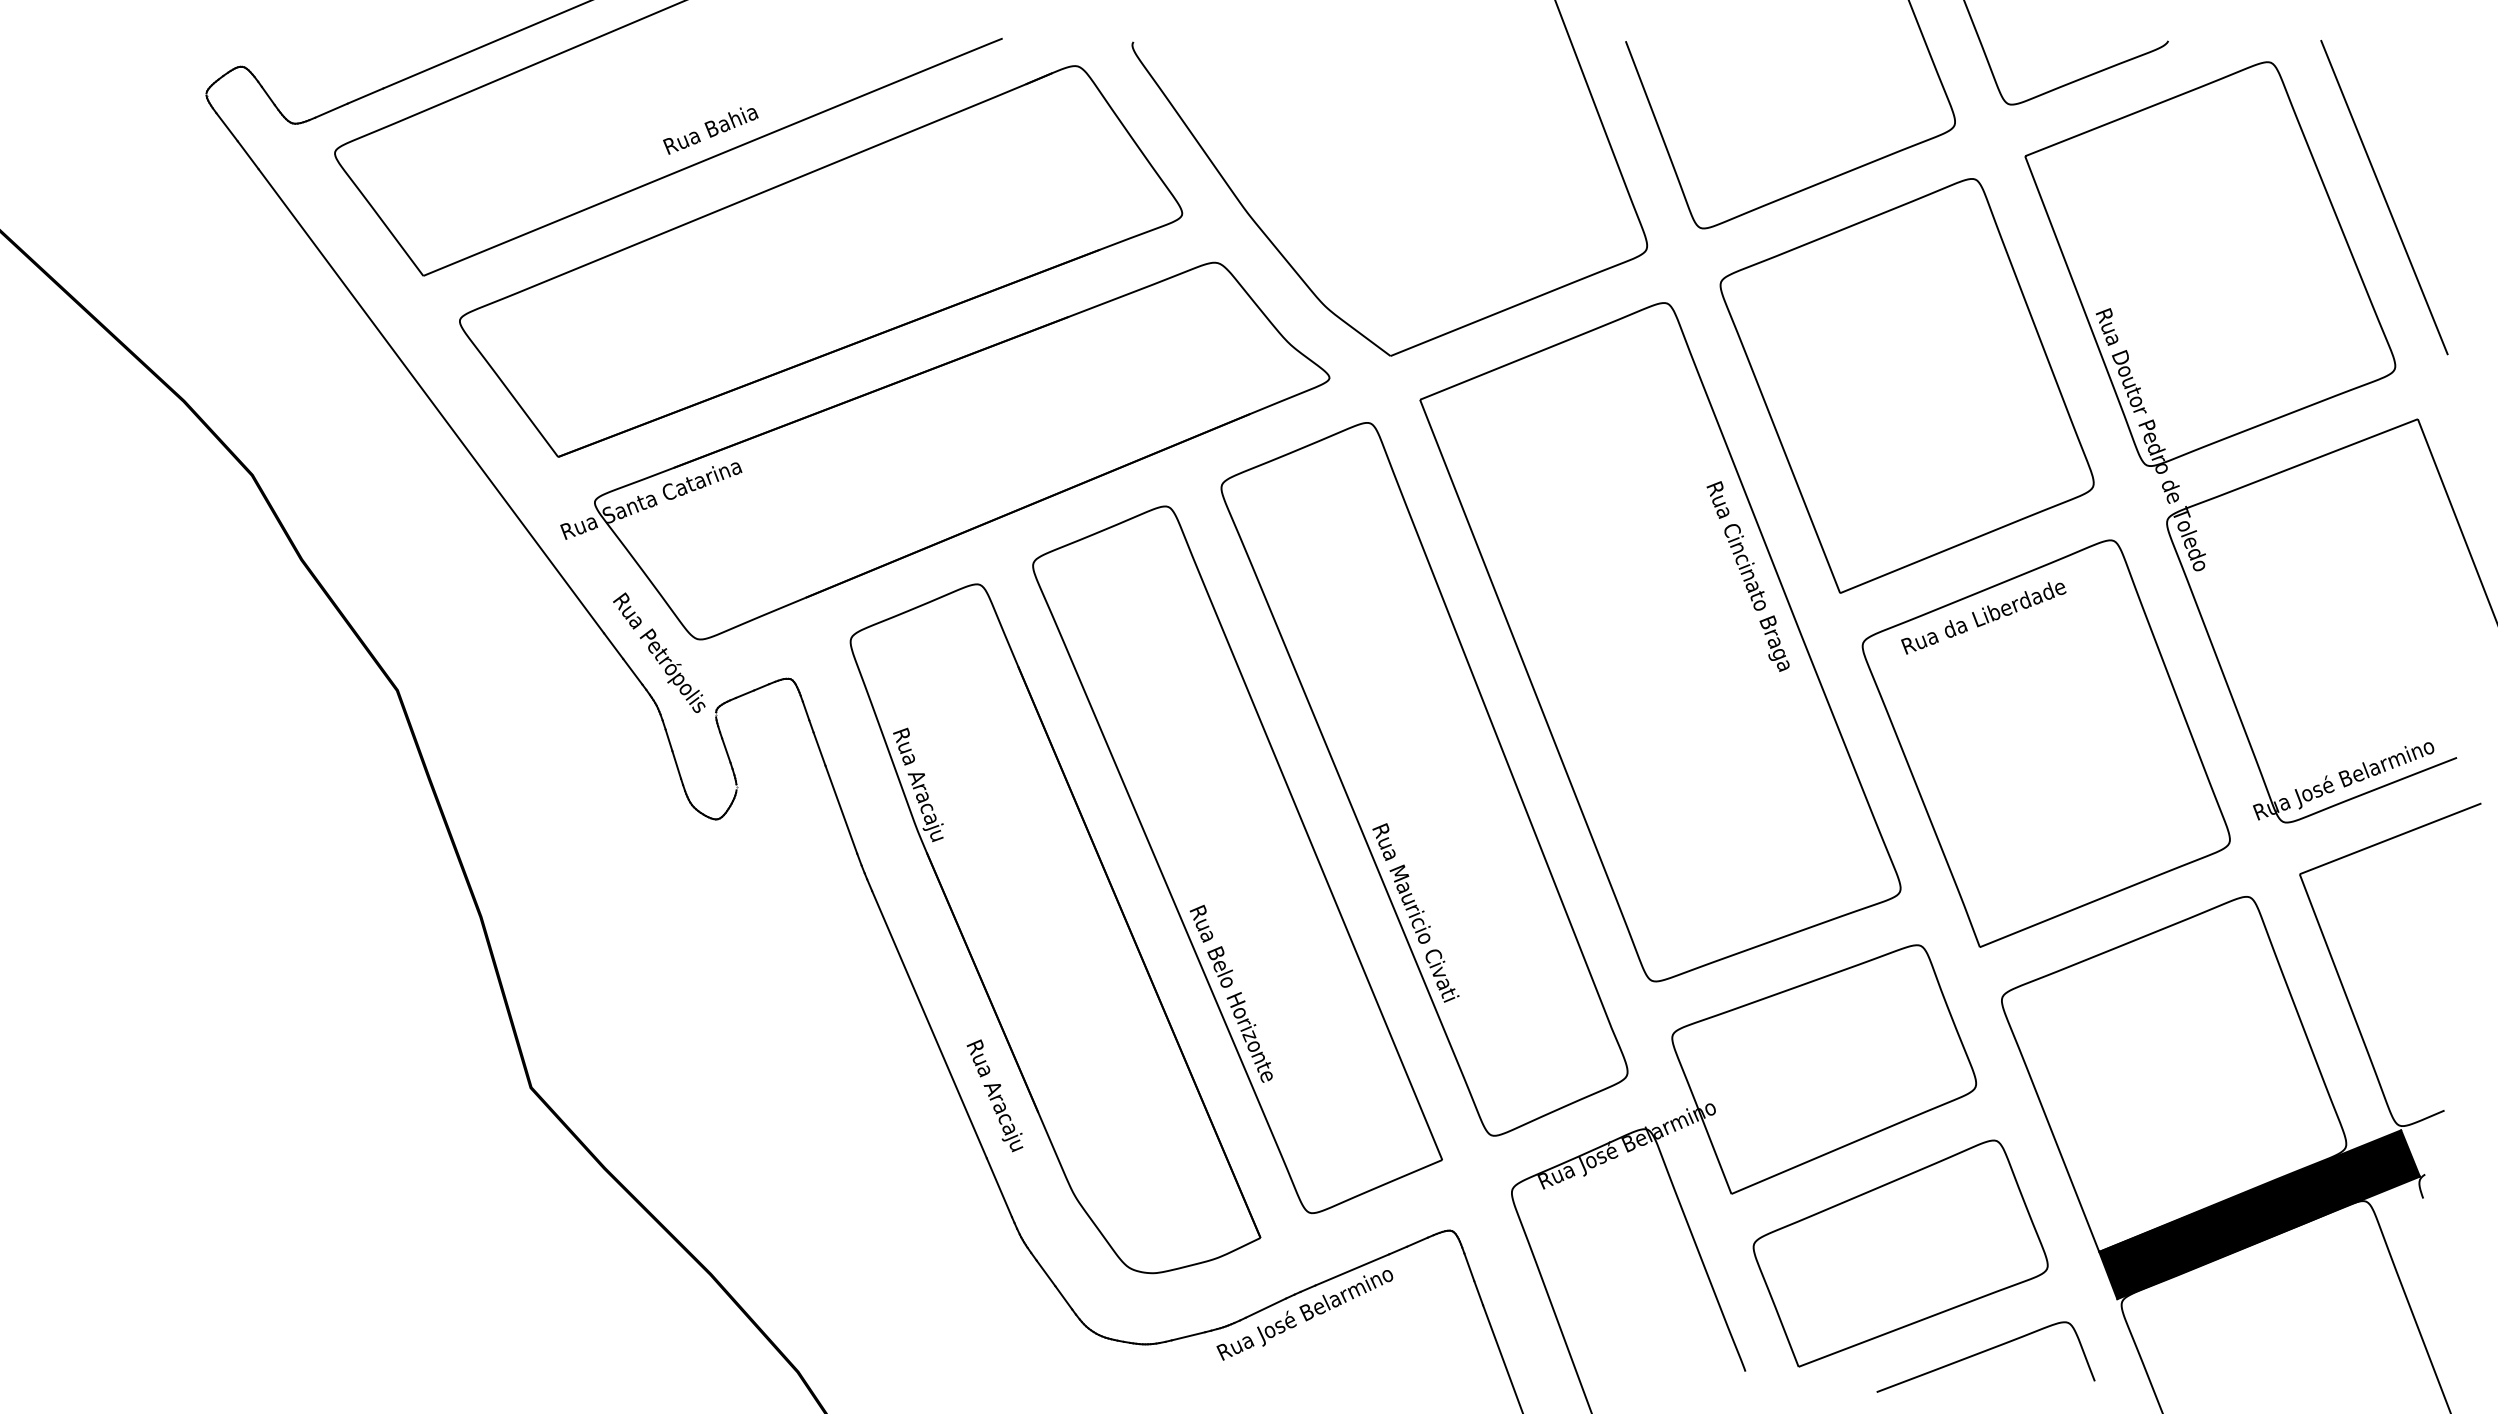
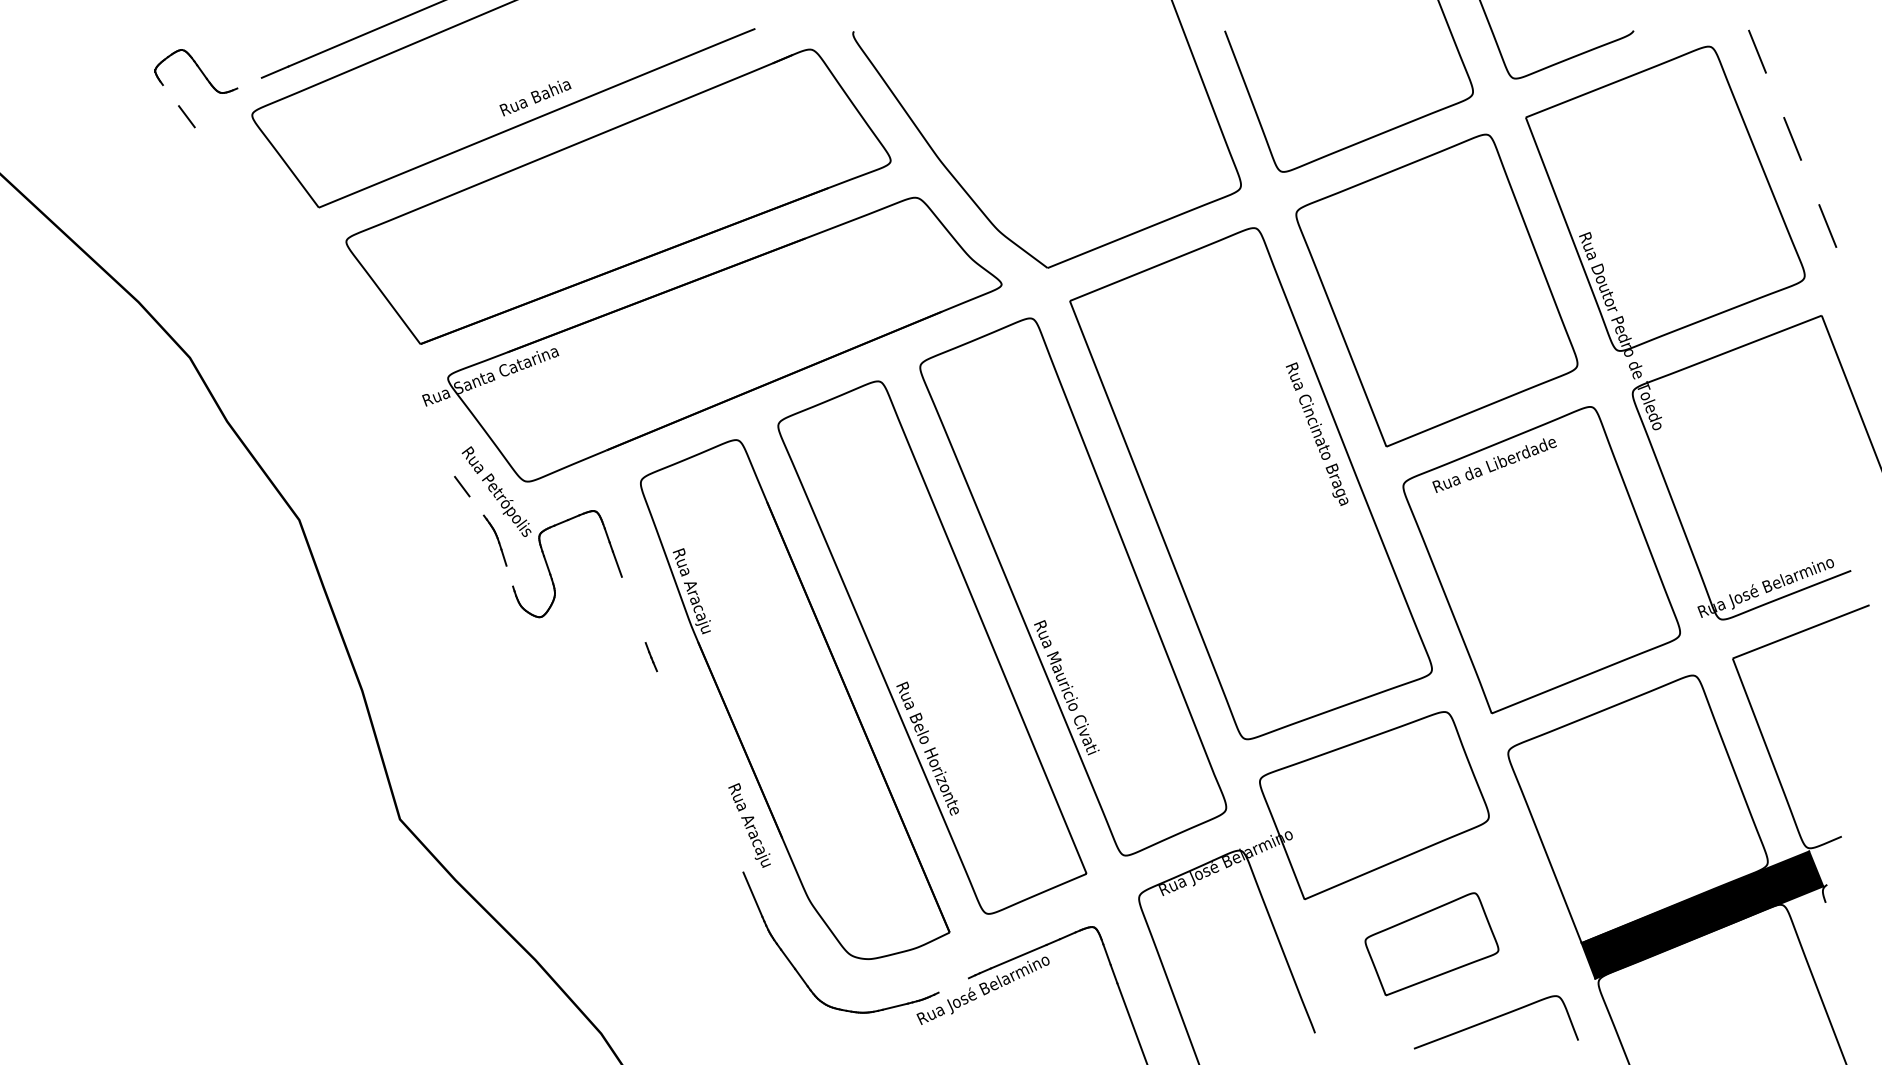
line: (331, 110) -> (249, 83), removed
line: (226, 127) -> (170, 95), removed
line: (2384, 197) -> (1796, 148), solid -> dashed
line: (431, 401) -> (325, 302), removed
line: (632, 671) -> (476, 505), removed
line: (676, 764) -> (509, 575), removed
line: (841, 809) -> (633, 609), removed
line: (929, 1024) -> (700, 771), removed
part: (1900, 1253) -> (1431, 944), size x0.6
line: (1265, 1307) -> (953, 984), removed

